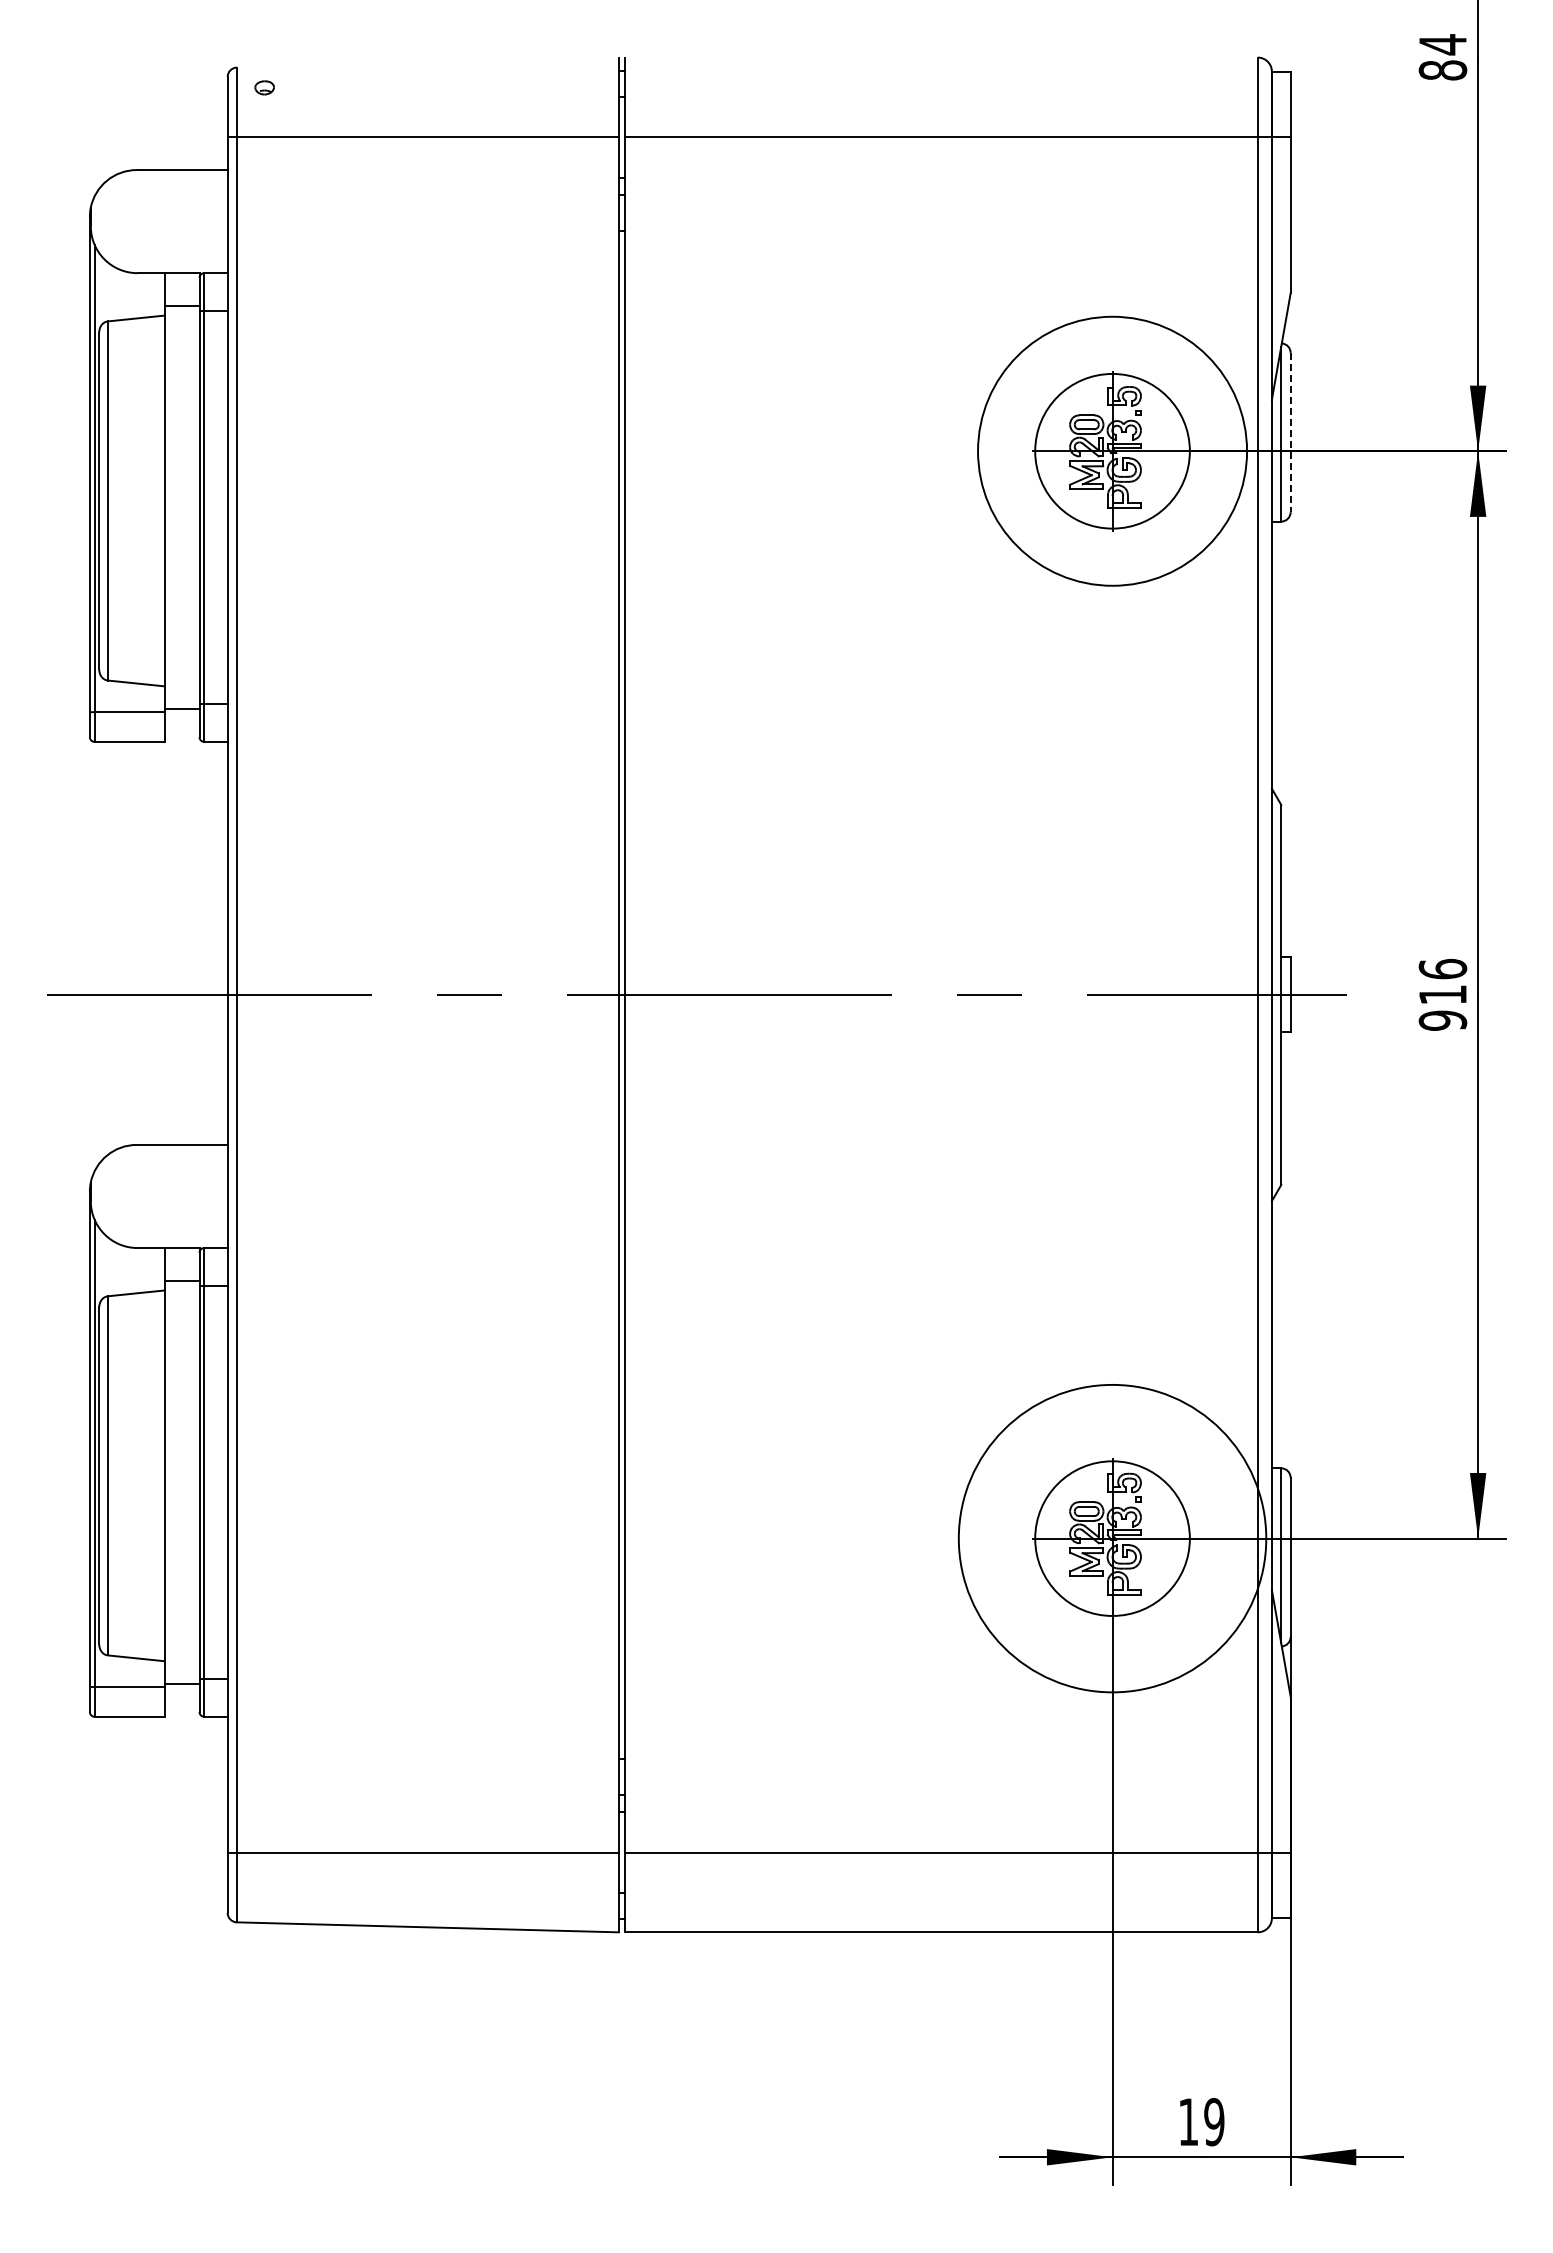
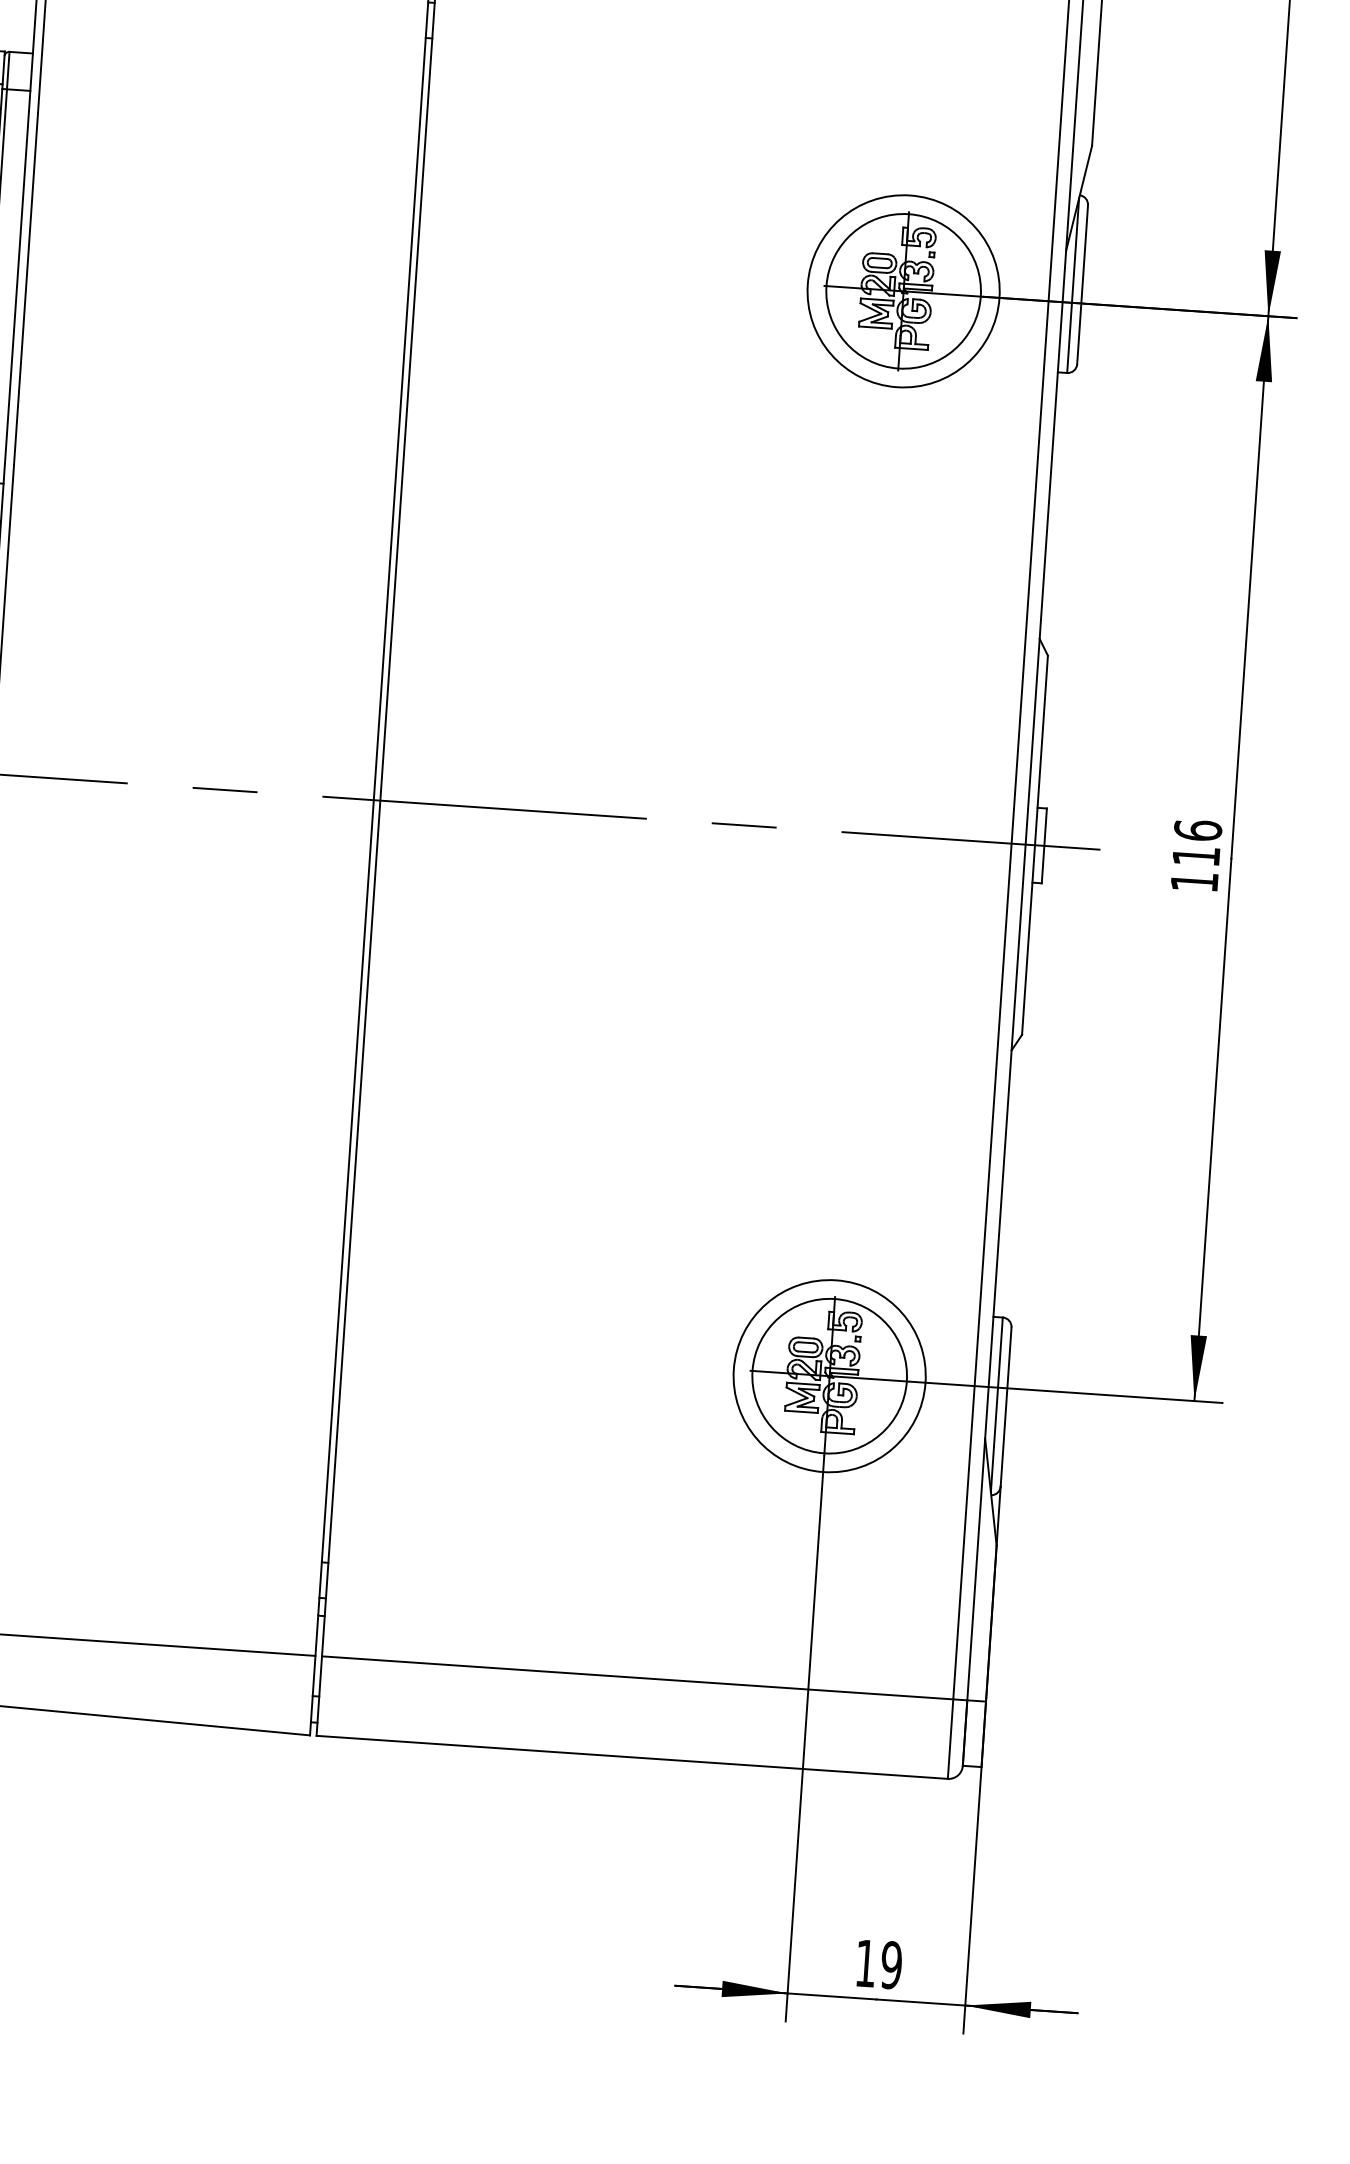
line: (1290, 432) -> (1082, 284), dashed -> solid
circle: (1112, 451) -> (903, 291), size x0.71
text: (1442, 1020) -> (1194, 881), 916 -> 116
circle: (1112, 1538) -> (829, 1376), size x0.62

